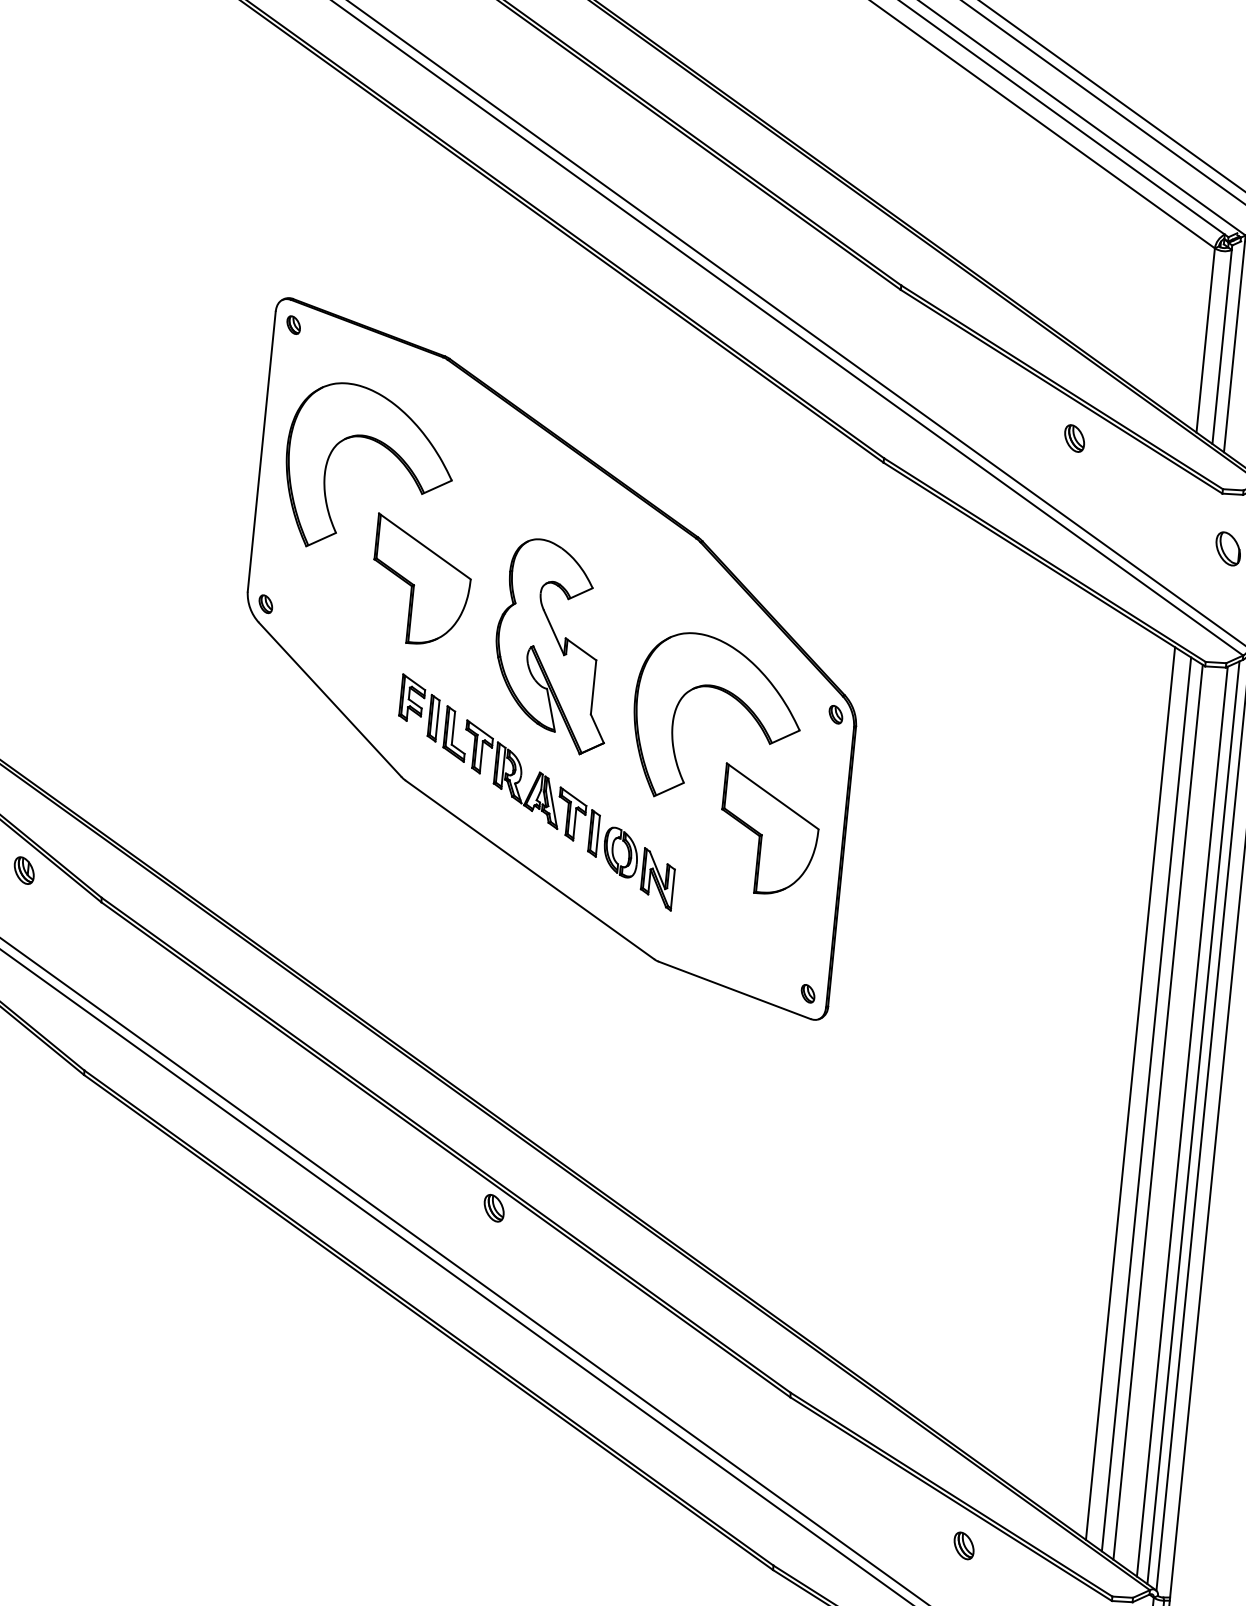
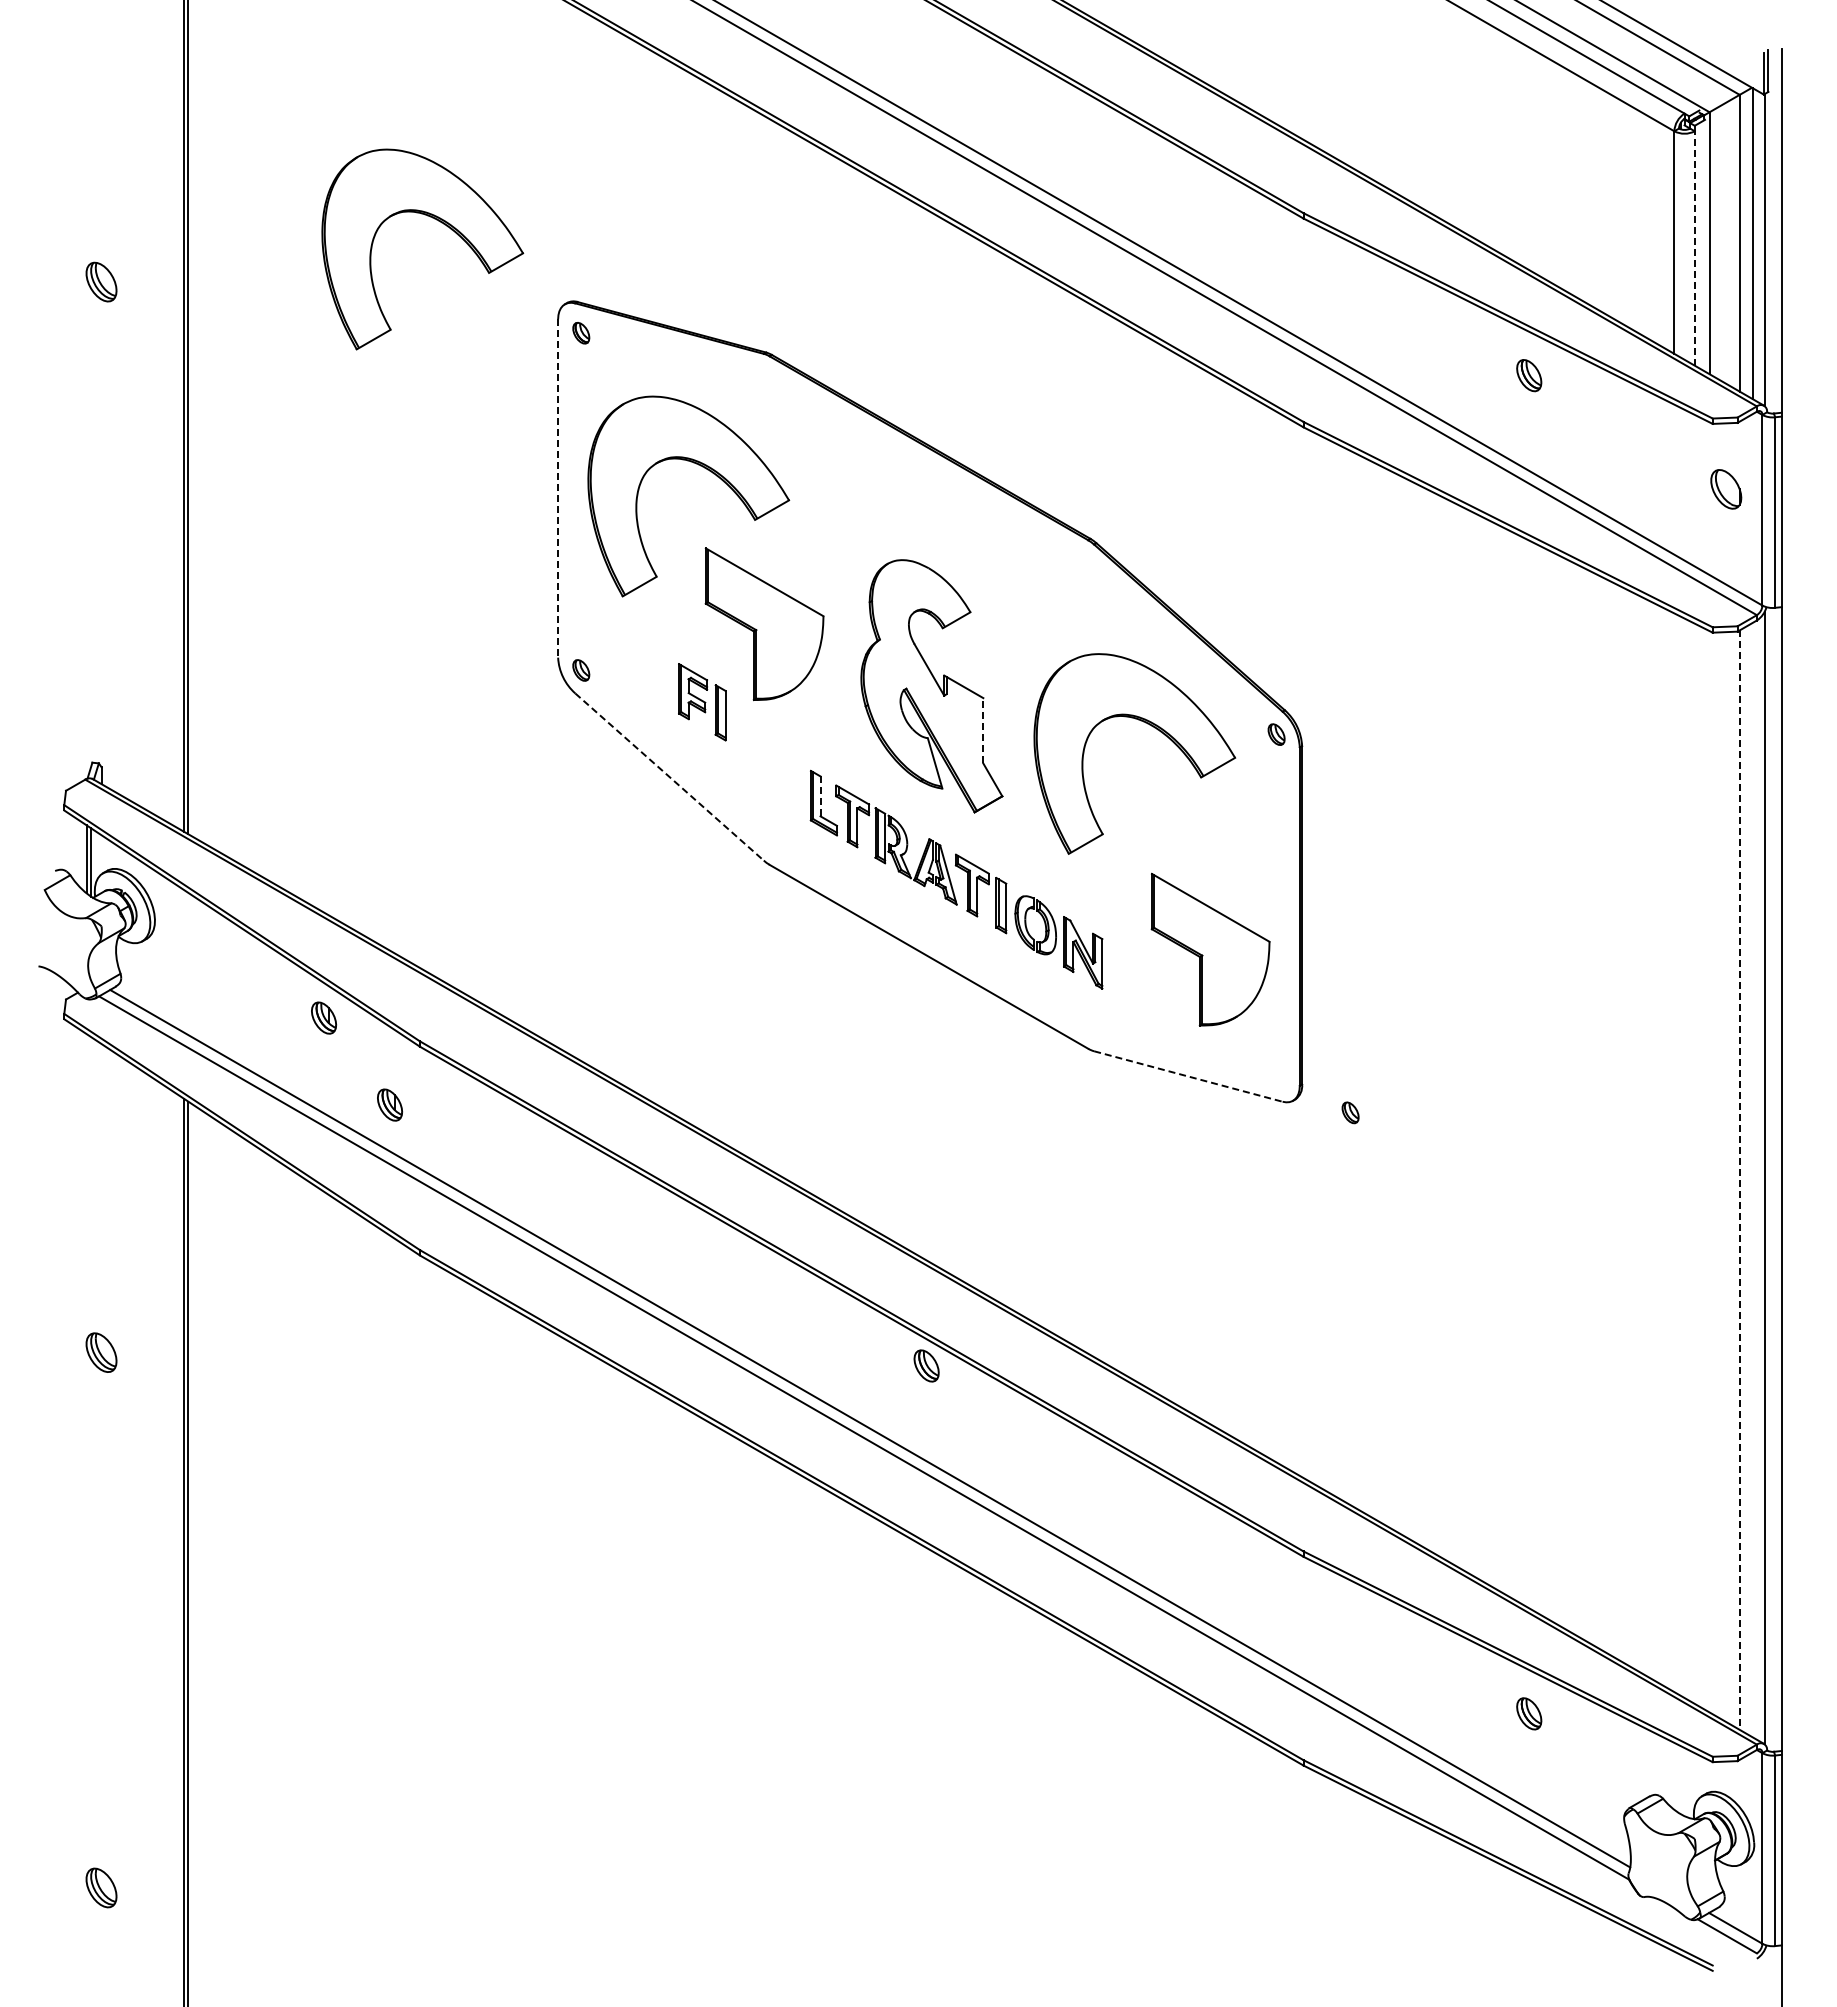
part: (183, 219) -> (436, 220), added
line: (1221, 346) -> (1694, 247), solid -> dashed
line: (262, 451) -> (558, 488), solid -> dashed
line: (593, 687) -> (983, 730), solid -> dashed
line: (330, 700) -> (669, 777), solid -> dashed
part: (419, 708) -> (702, 702), moved
line: (453, 728) -> (820, 796), solid -> dashed
part: (769, 830) -> (1210, 949), moved
part: (71, 947) -> (389, 1104), added
line: (734, 990) -> (1188, 1076), solid -> dashed
part: (808, 993) -> (1350, 1112), moved
line: (1130, 1093) -> (1674, 1152), removed
line: (1146, 1104) -> (1694, 1163), removed
line: (1158, 1112) -> (1709, 1171), removed
line: (1182, 1121) -> (1739, 1180), solid -> dashed
line: (1193, 1122) -> (1753, 1179), removed

